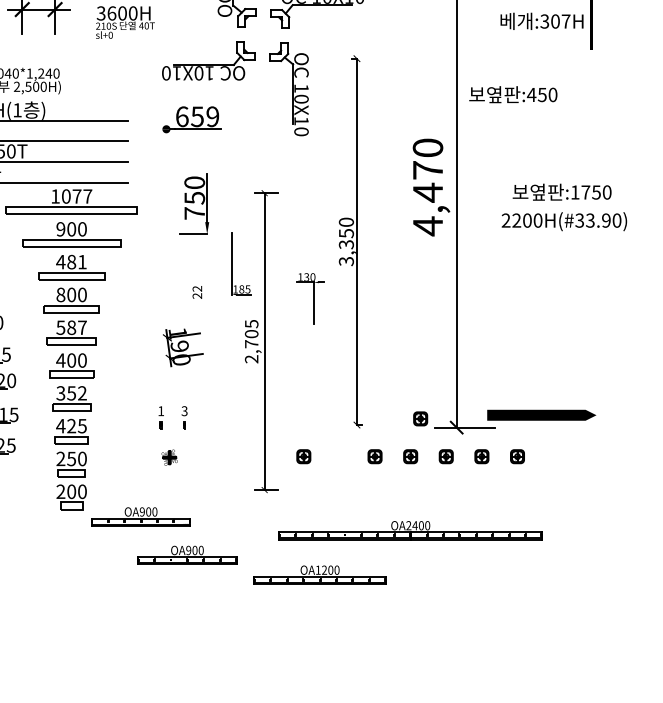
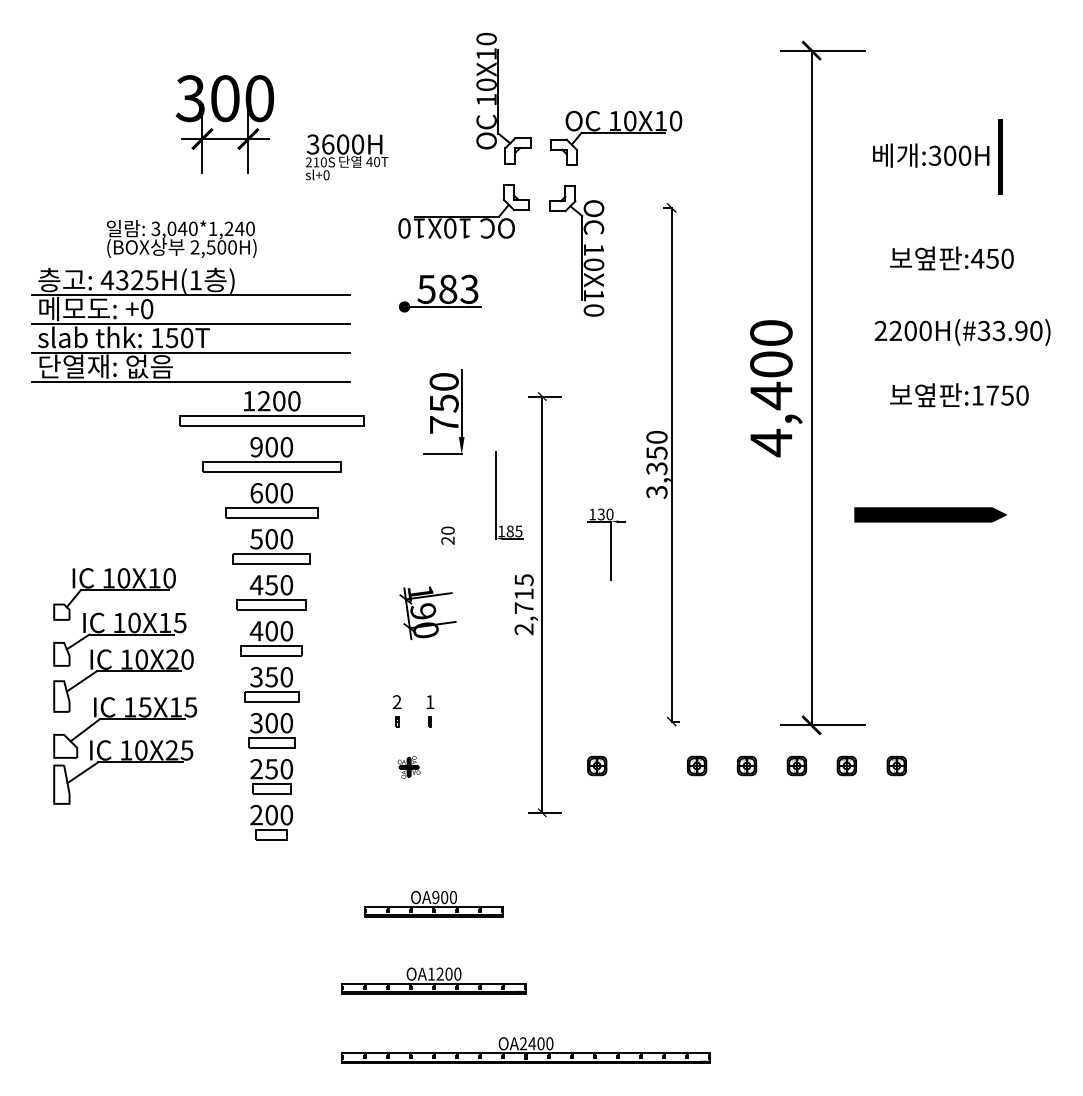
text: (566, 21) -> (965, 155), :307H -> :300H
text: (513, 94) -> (951, 258), moved
text: (197, 116) -> (447, 288), 659 -> 583
text: (428, 170) -> (771, 364), 4,470 -> 4,400
text: (77, 196) -> (279, 401), 1077 -> 1200
text: (564, 221) -> (962, 332), moved
text: (71, 262) -> (271, 493), 481 -> 600
text: (197, 288) -> (447, 530), 22 -> 20
text: (60, 295) -> (256, 539), 800 -> 500
text: (71, 327) -> (271, 585), 587 -> 450
text: (251, 333) -> (523, 593), 2,705 -> 2,715
text: (82, 393) -> (286, 677), 352 -> 350
text: (160, 410) -> (396, 701), 1 -> 2
text: (184, 411) -> (429, 702), 3 -> 1
line: (541, 414) -> (930, 514), moved
part: (420, 418) -> (760, 712), removed
text: (71, 426) -> (271, 723), 425 -> 300
part: (140, 516) -> (368, 850), removed
part: (410, 530) -> (525, 1050), moved
part: (319, 574) -> (433, 980), moved

